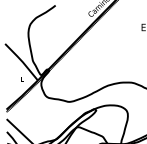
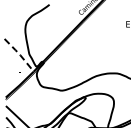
line: (21, 61) -> (19, 54), solid -> dashed

